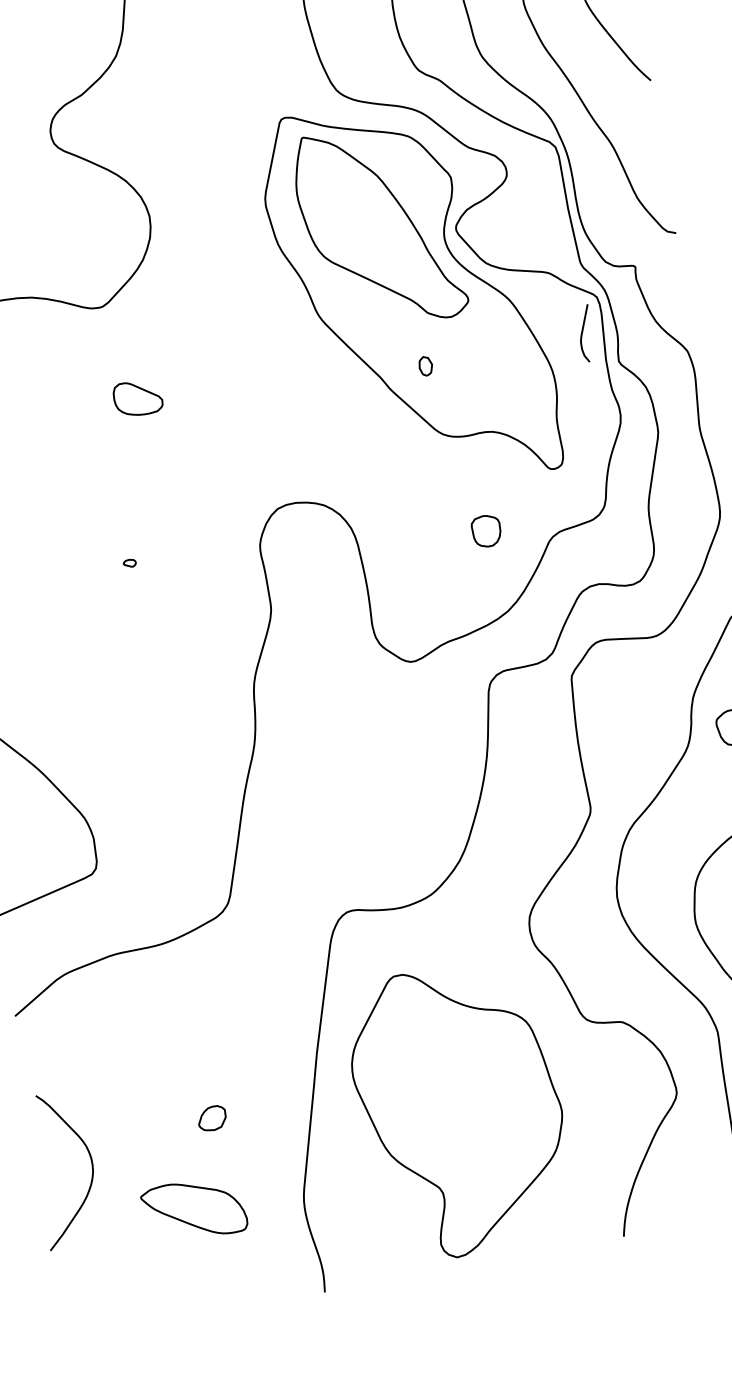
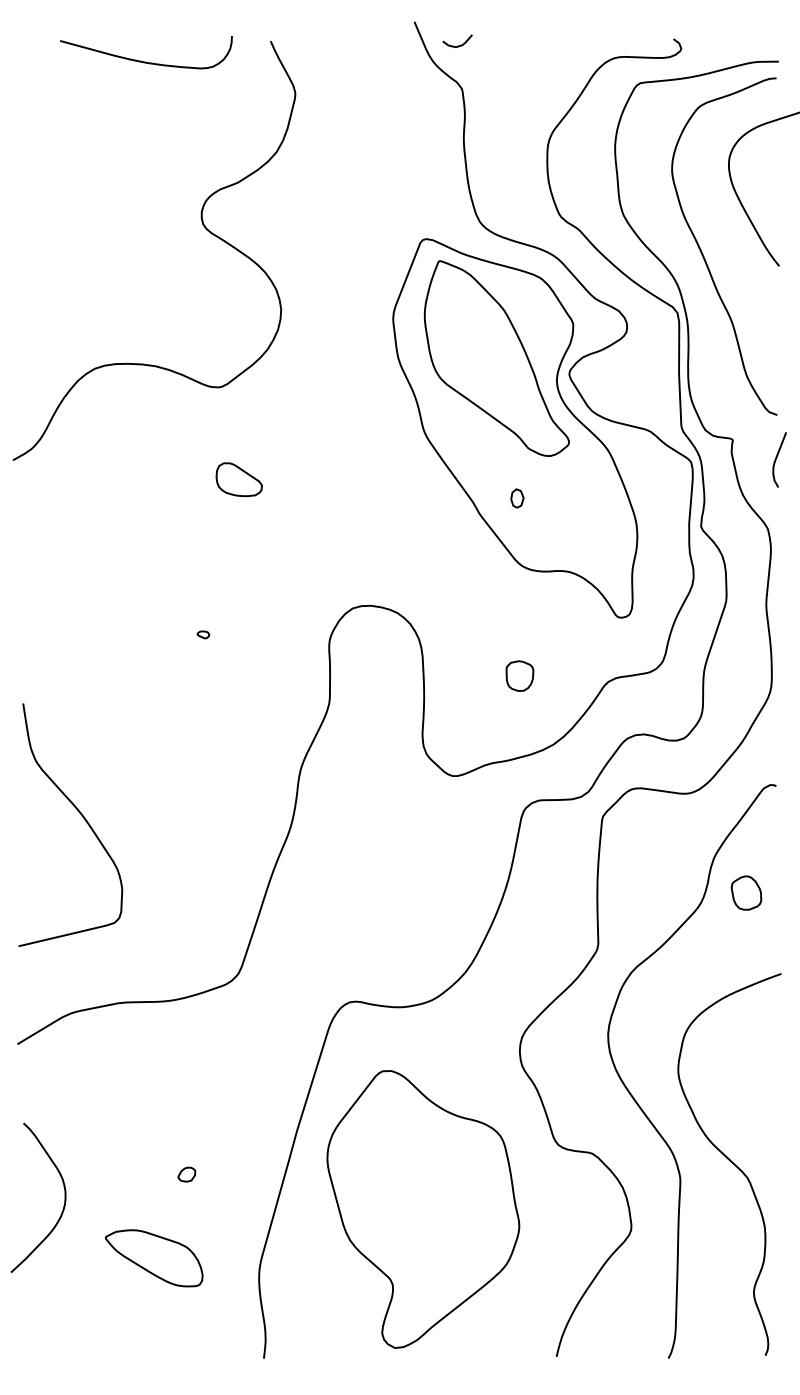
curve: (583, 332) -> (777, 458), moved
part: (486, 530) -> (519, 675), moved
part: (211, 1118) -> (186, 1174), size x0.62

